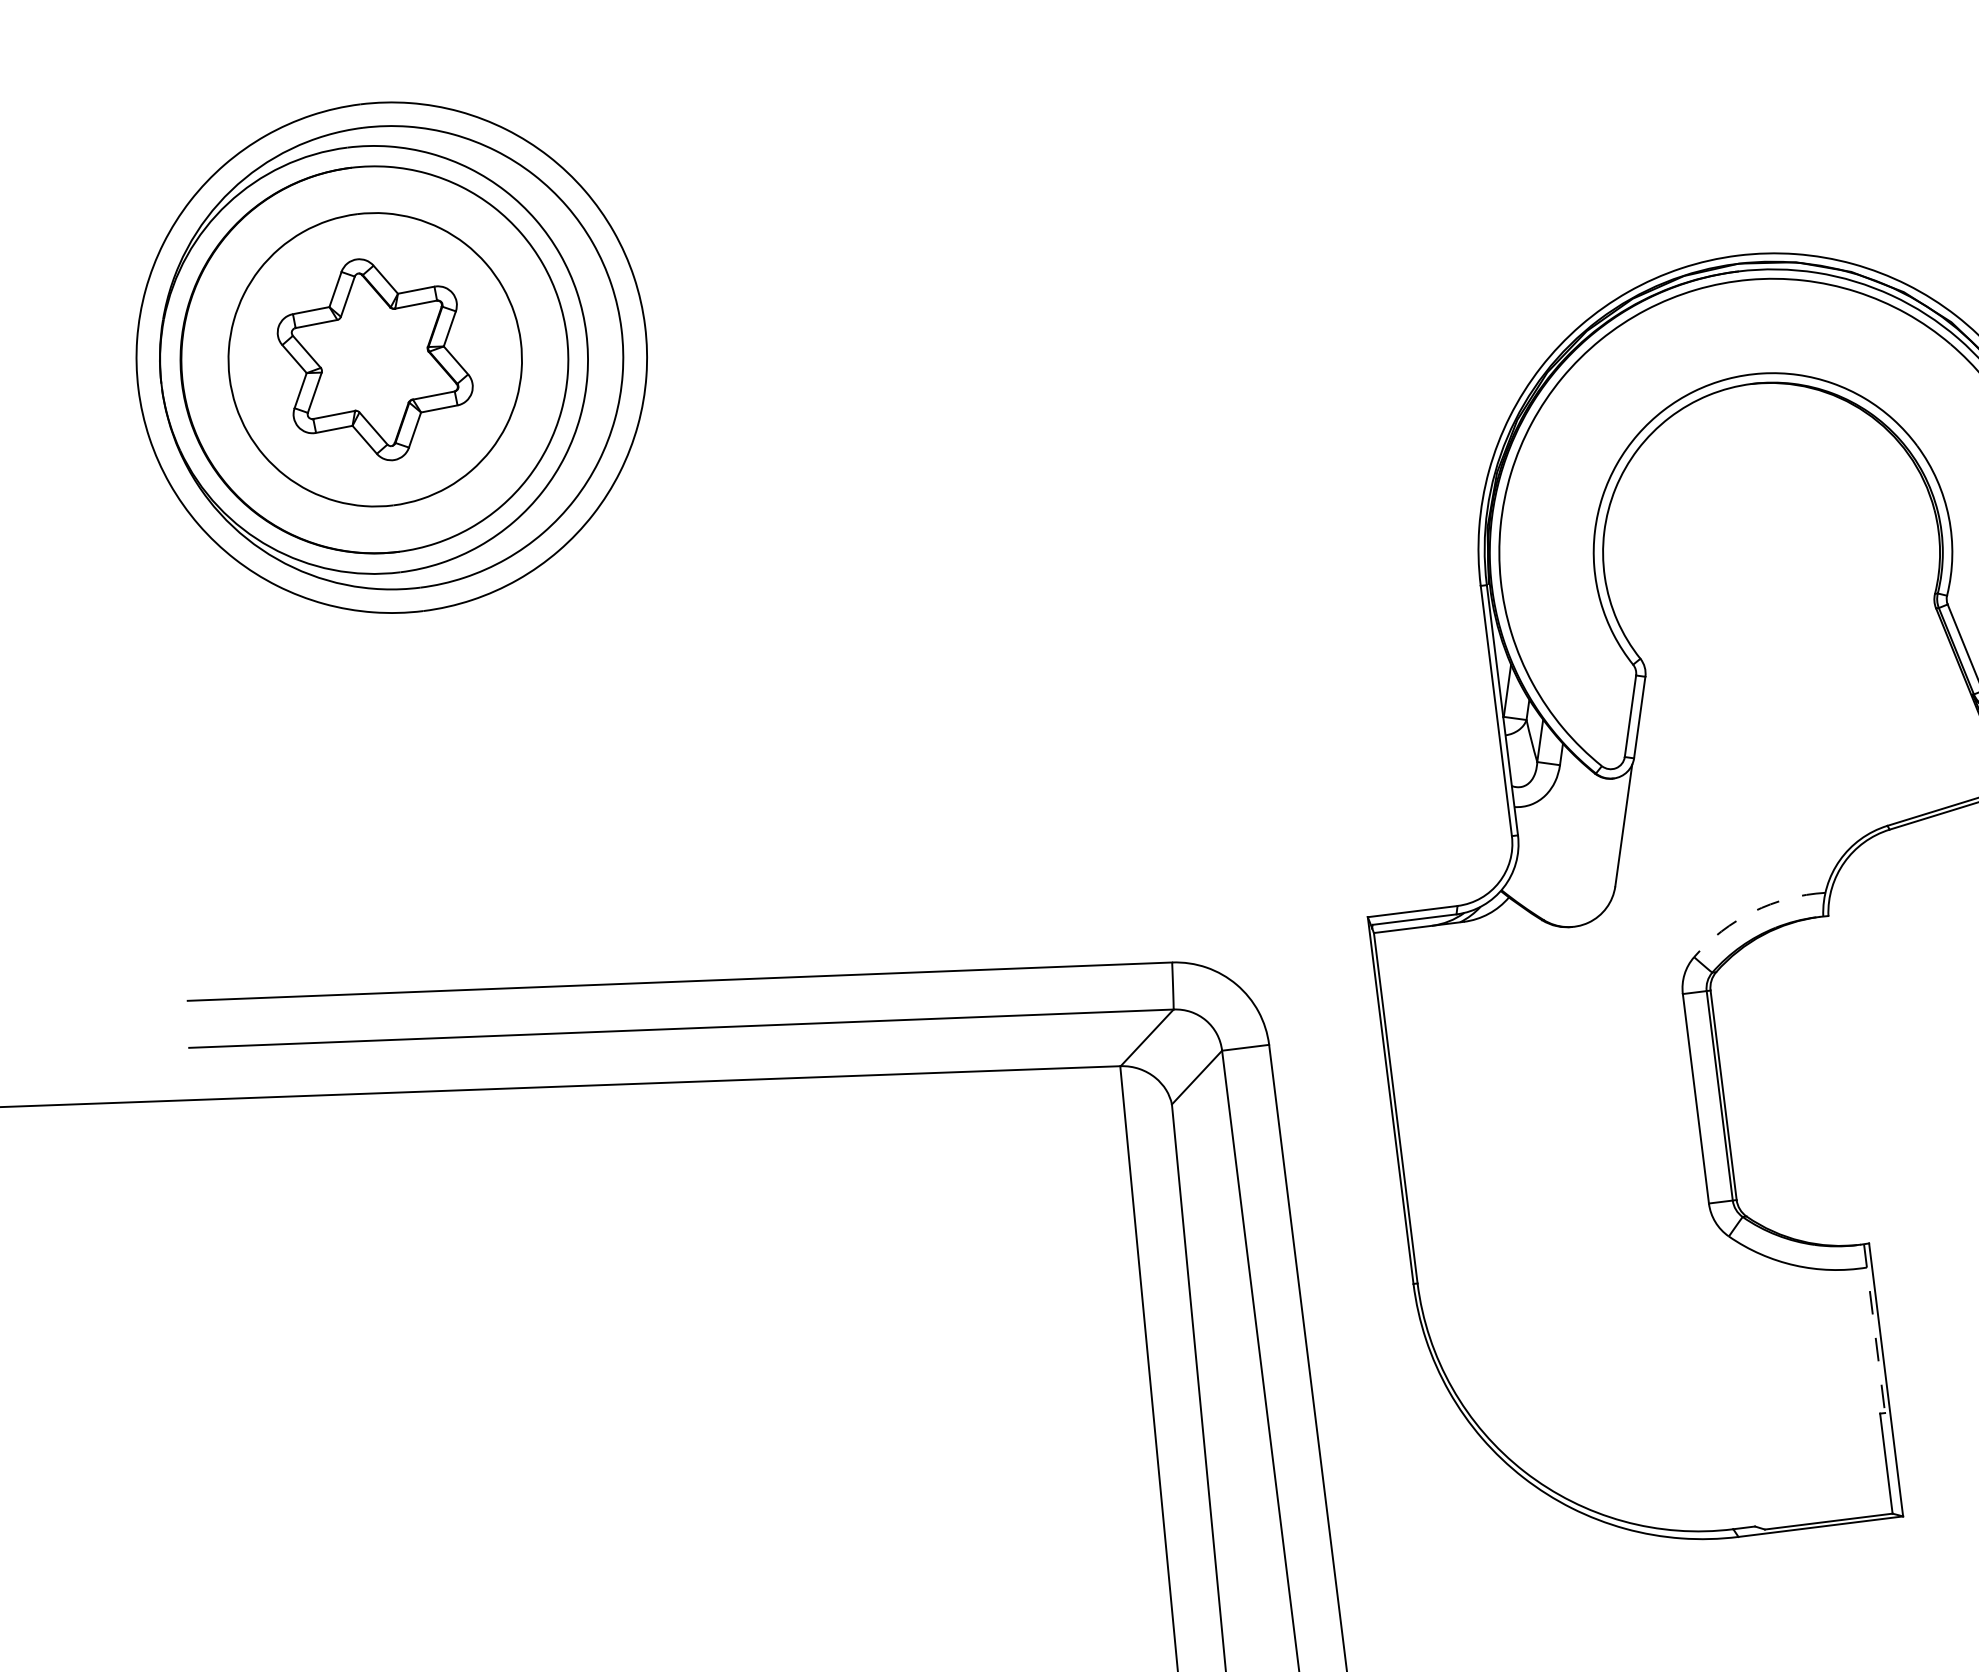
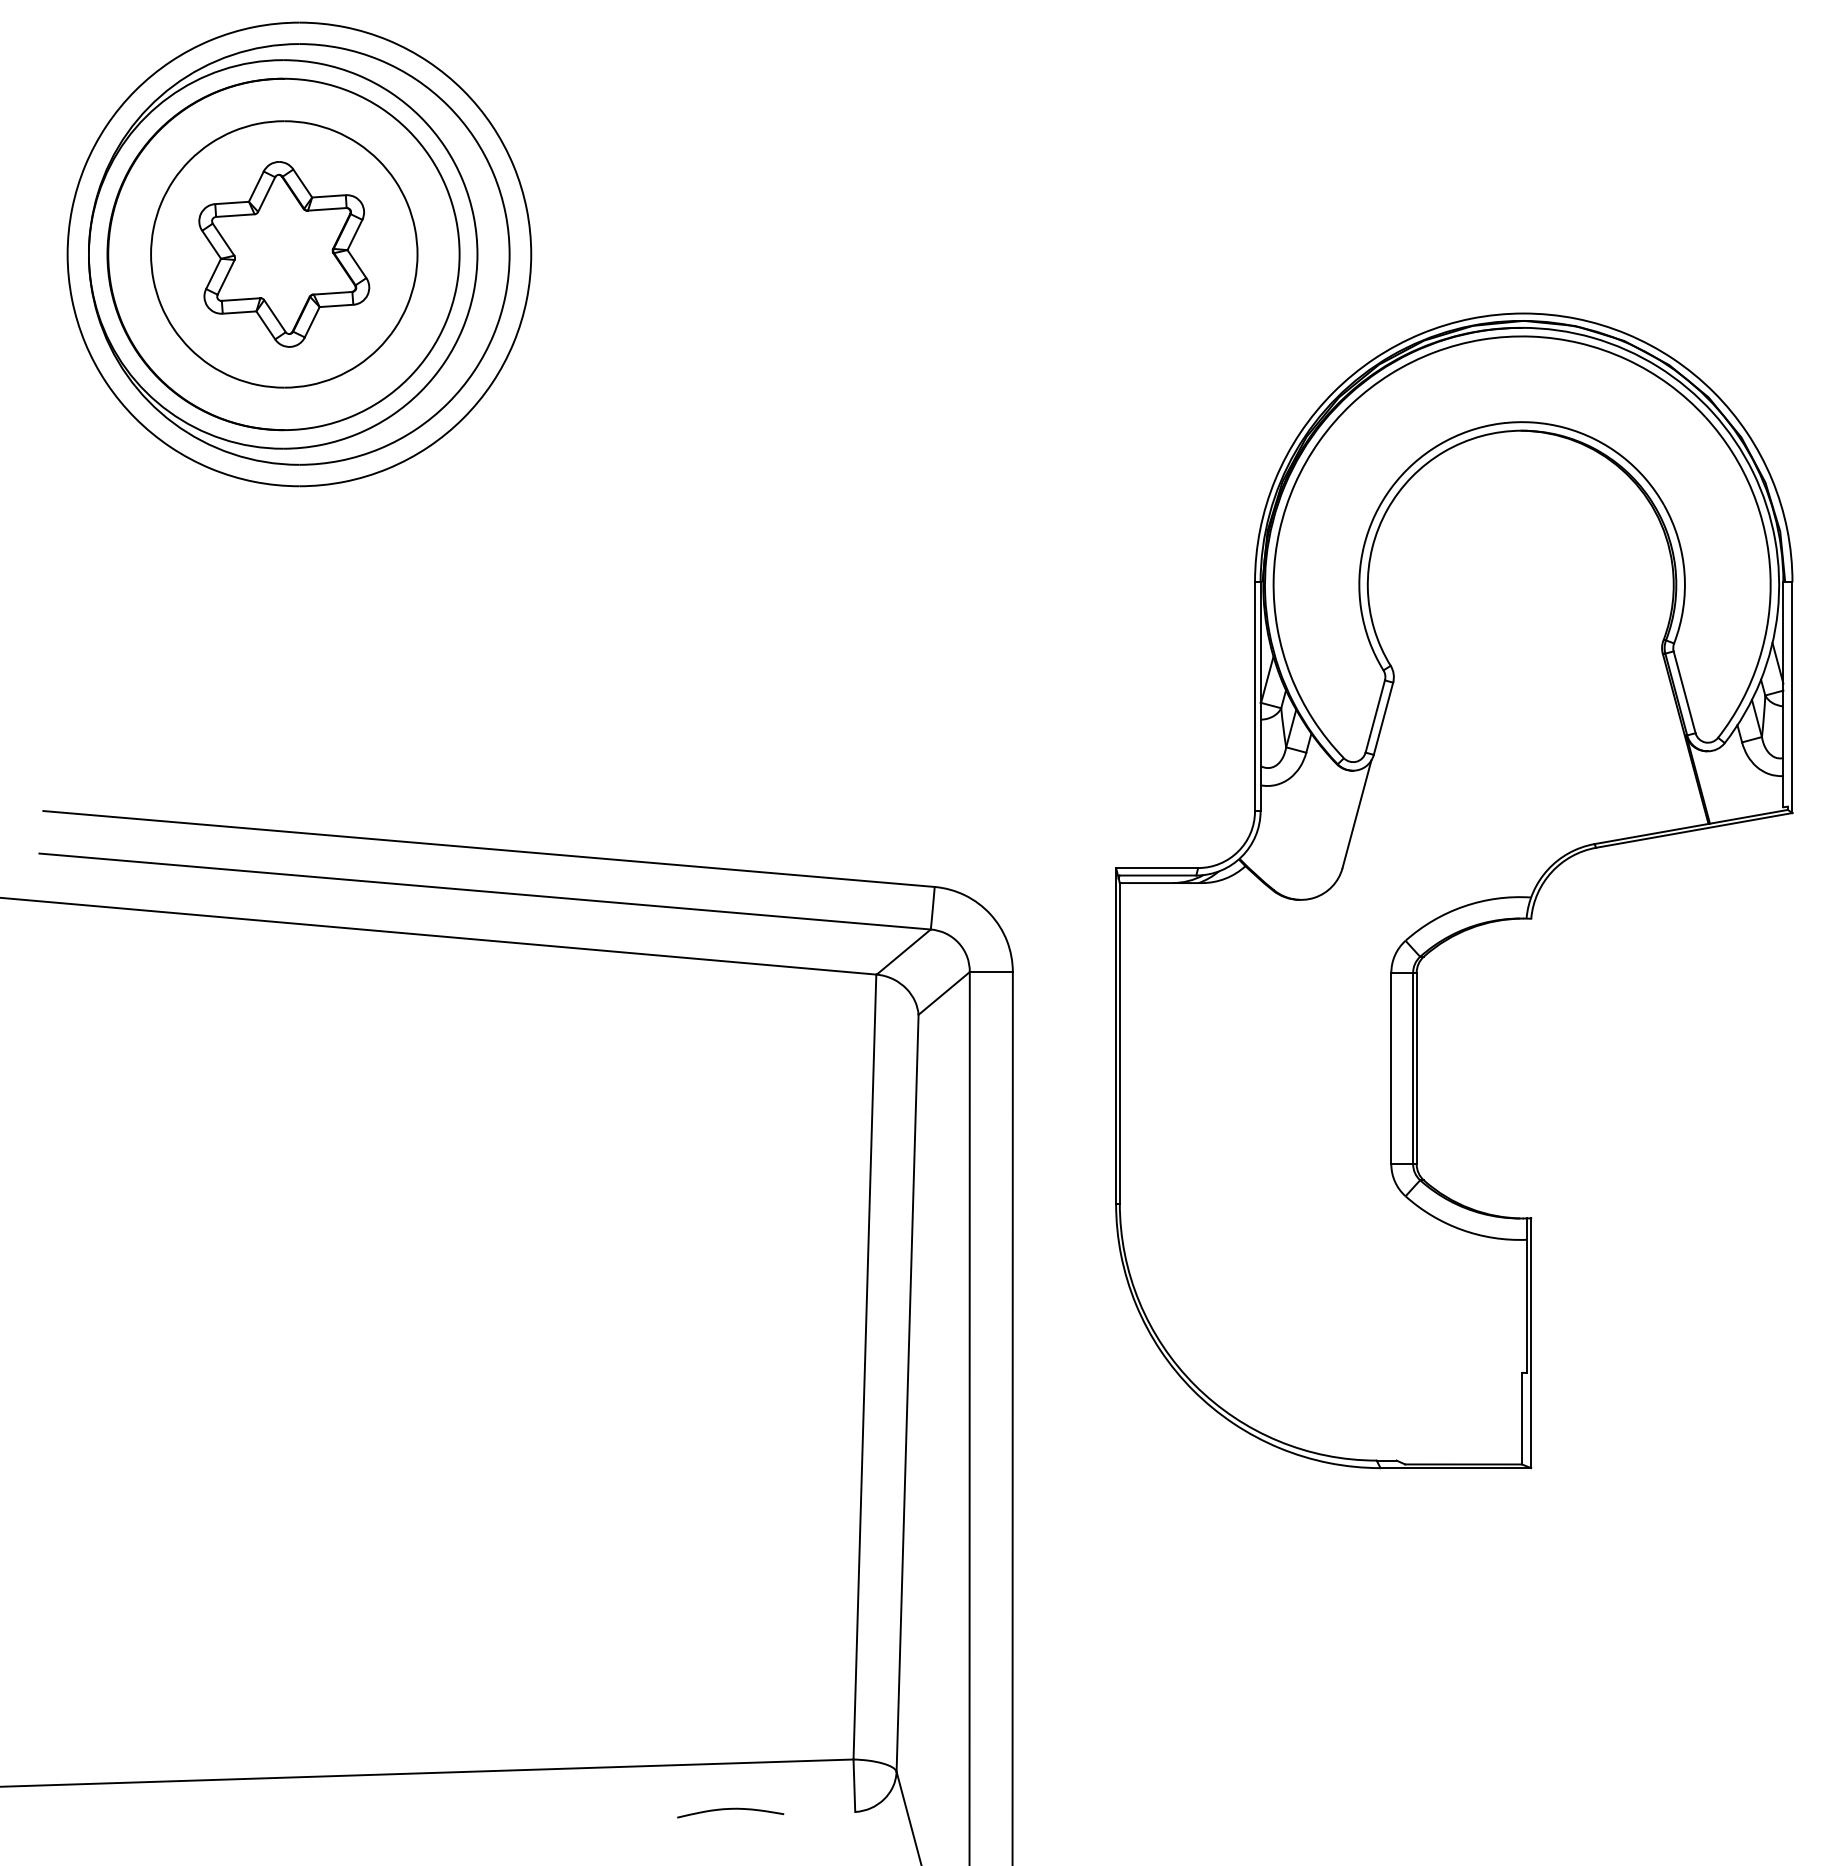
arc: (1753, 911) -> (1464, 906), dashed -> solid
line: (1874, 1329) -> (1526, 1296), dashed -> solid

